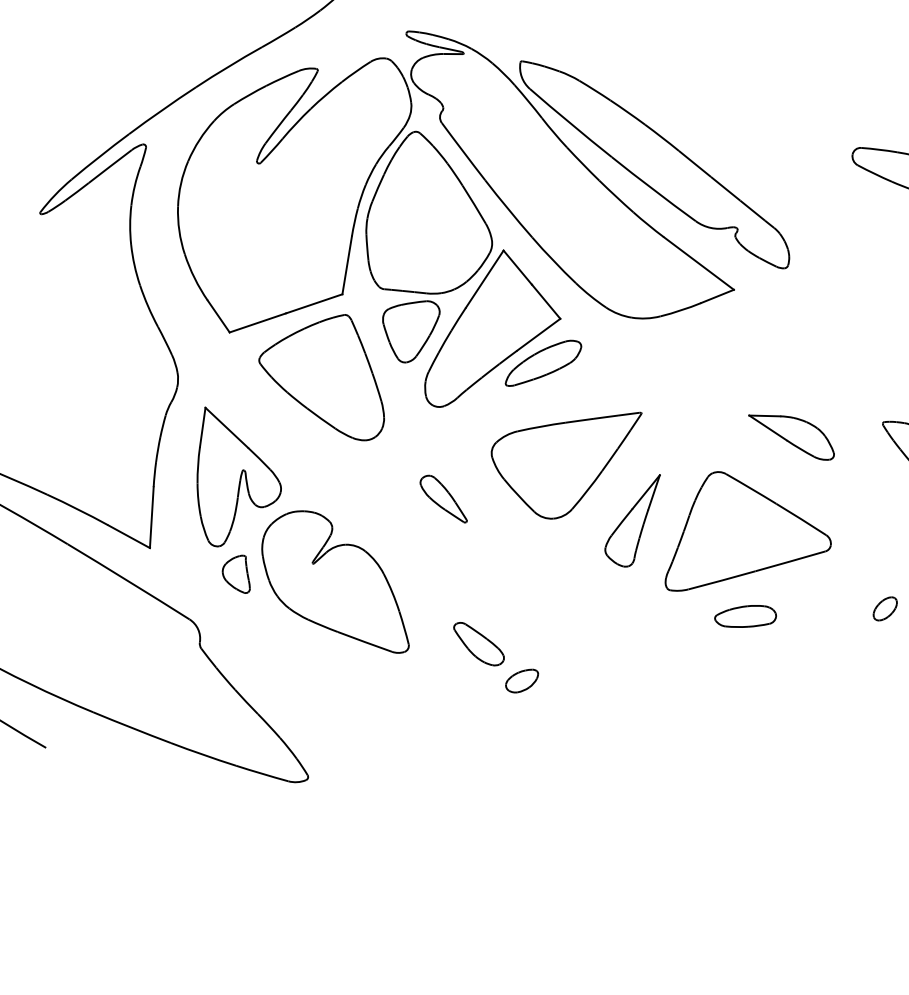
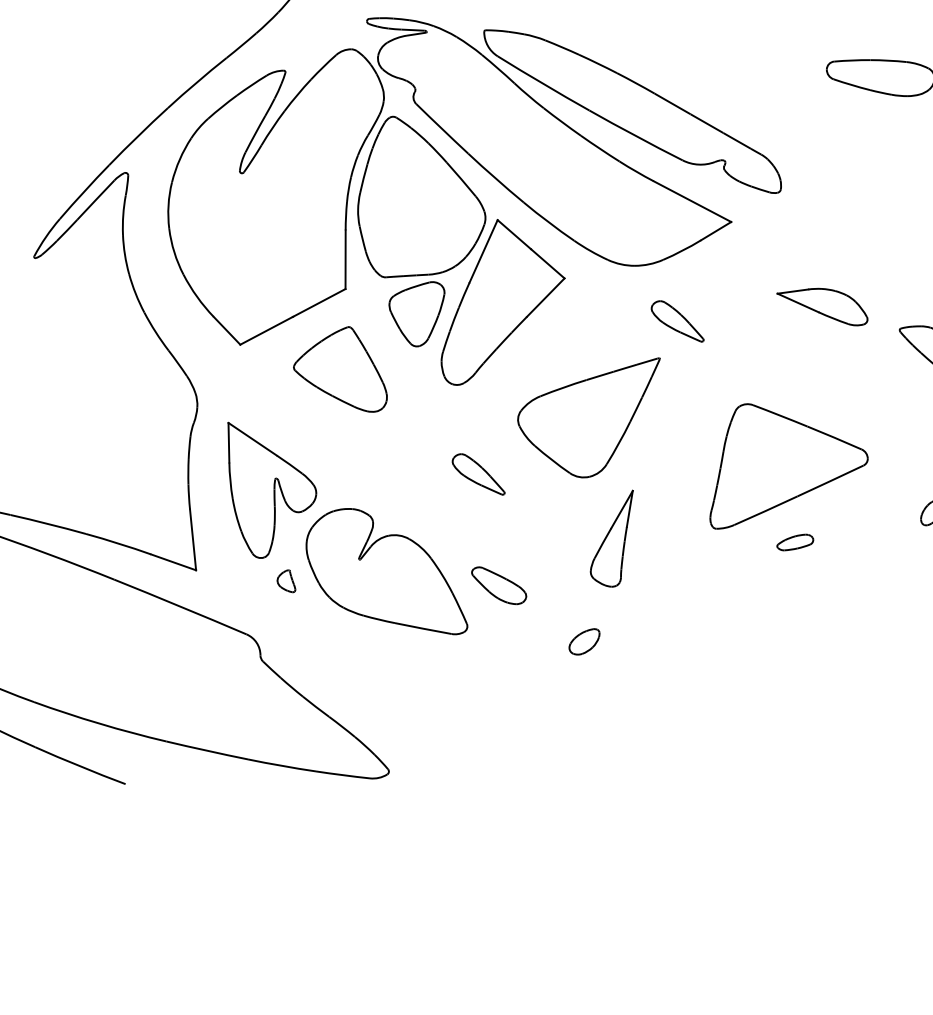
part: (543, 363) -> (555, 325), removed
part: (324, 372) -> (340, 369), size x0.7
part: (664, 379) -> (677, 321), added
part: (791, 435) -> (822, 306), moved
part: (631, 518) -> (611, 538), moved
part: (237, 573) -> (286, 581), size x0.6
part: (746, 616) -> (795, 542), size x0.6
part: (479, 644) -> (499, 585), moved

